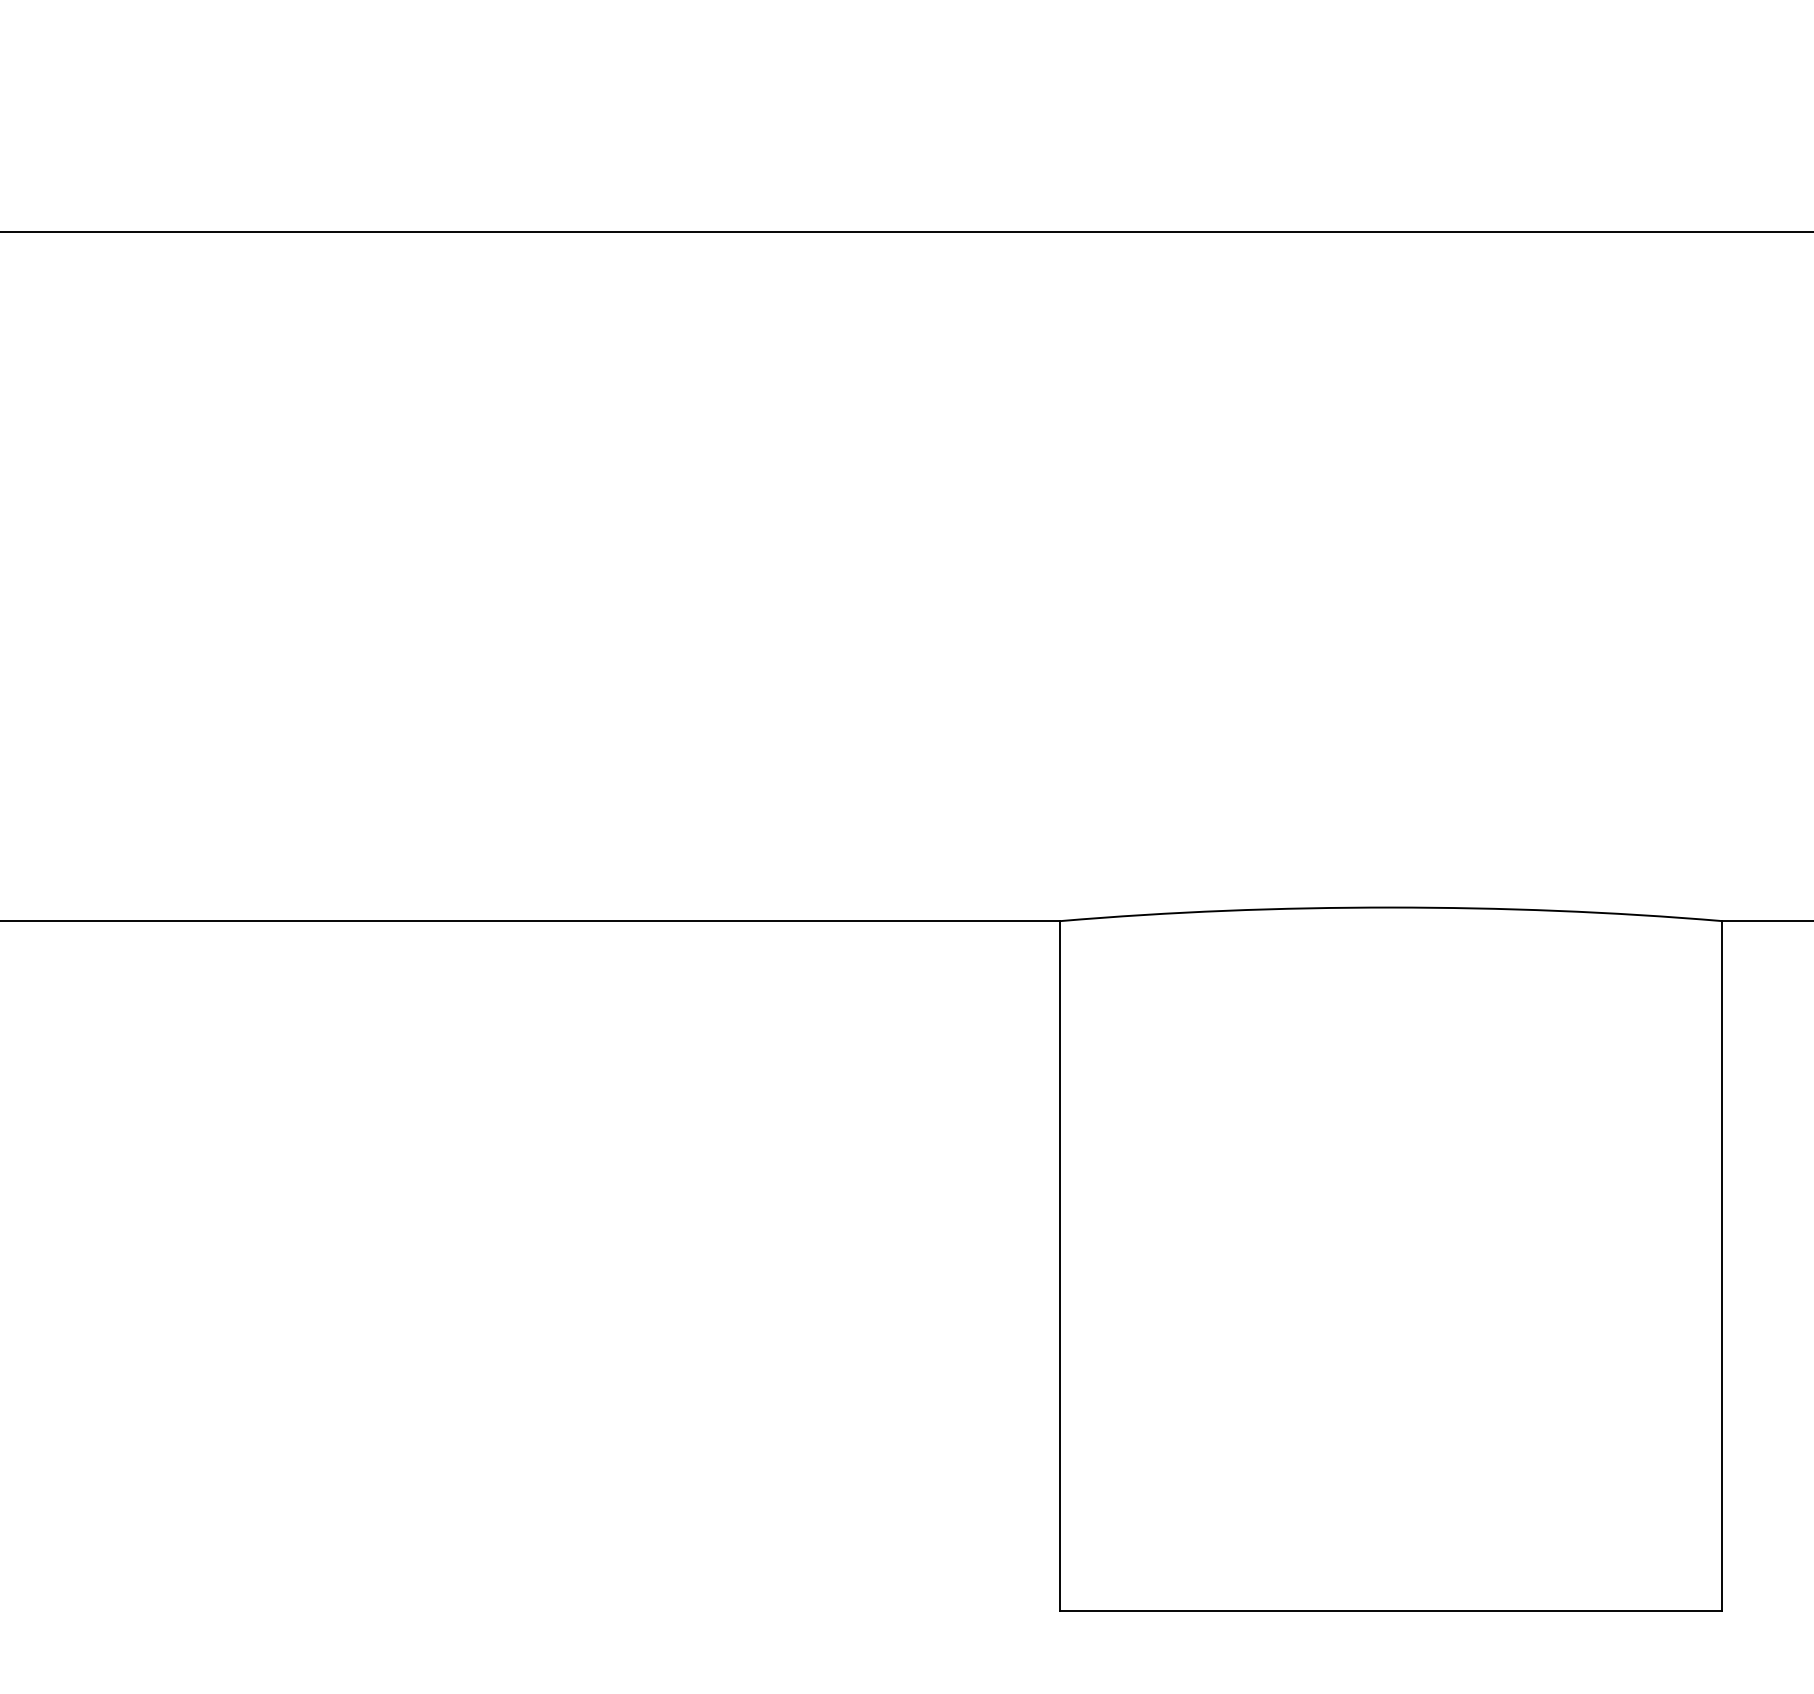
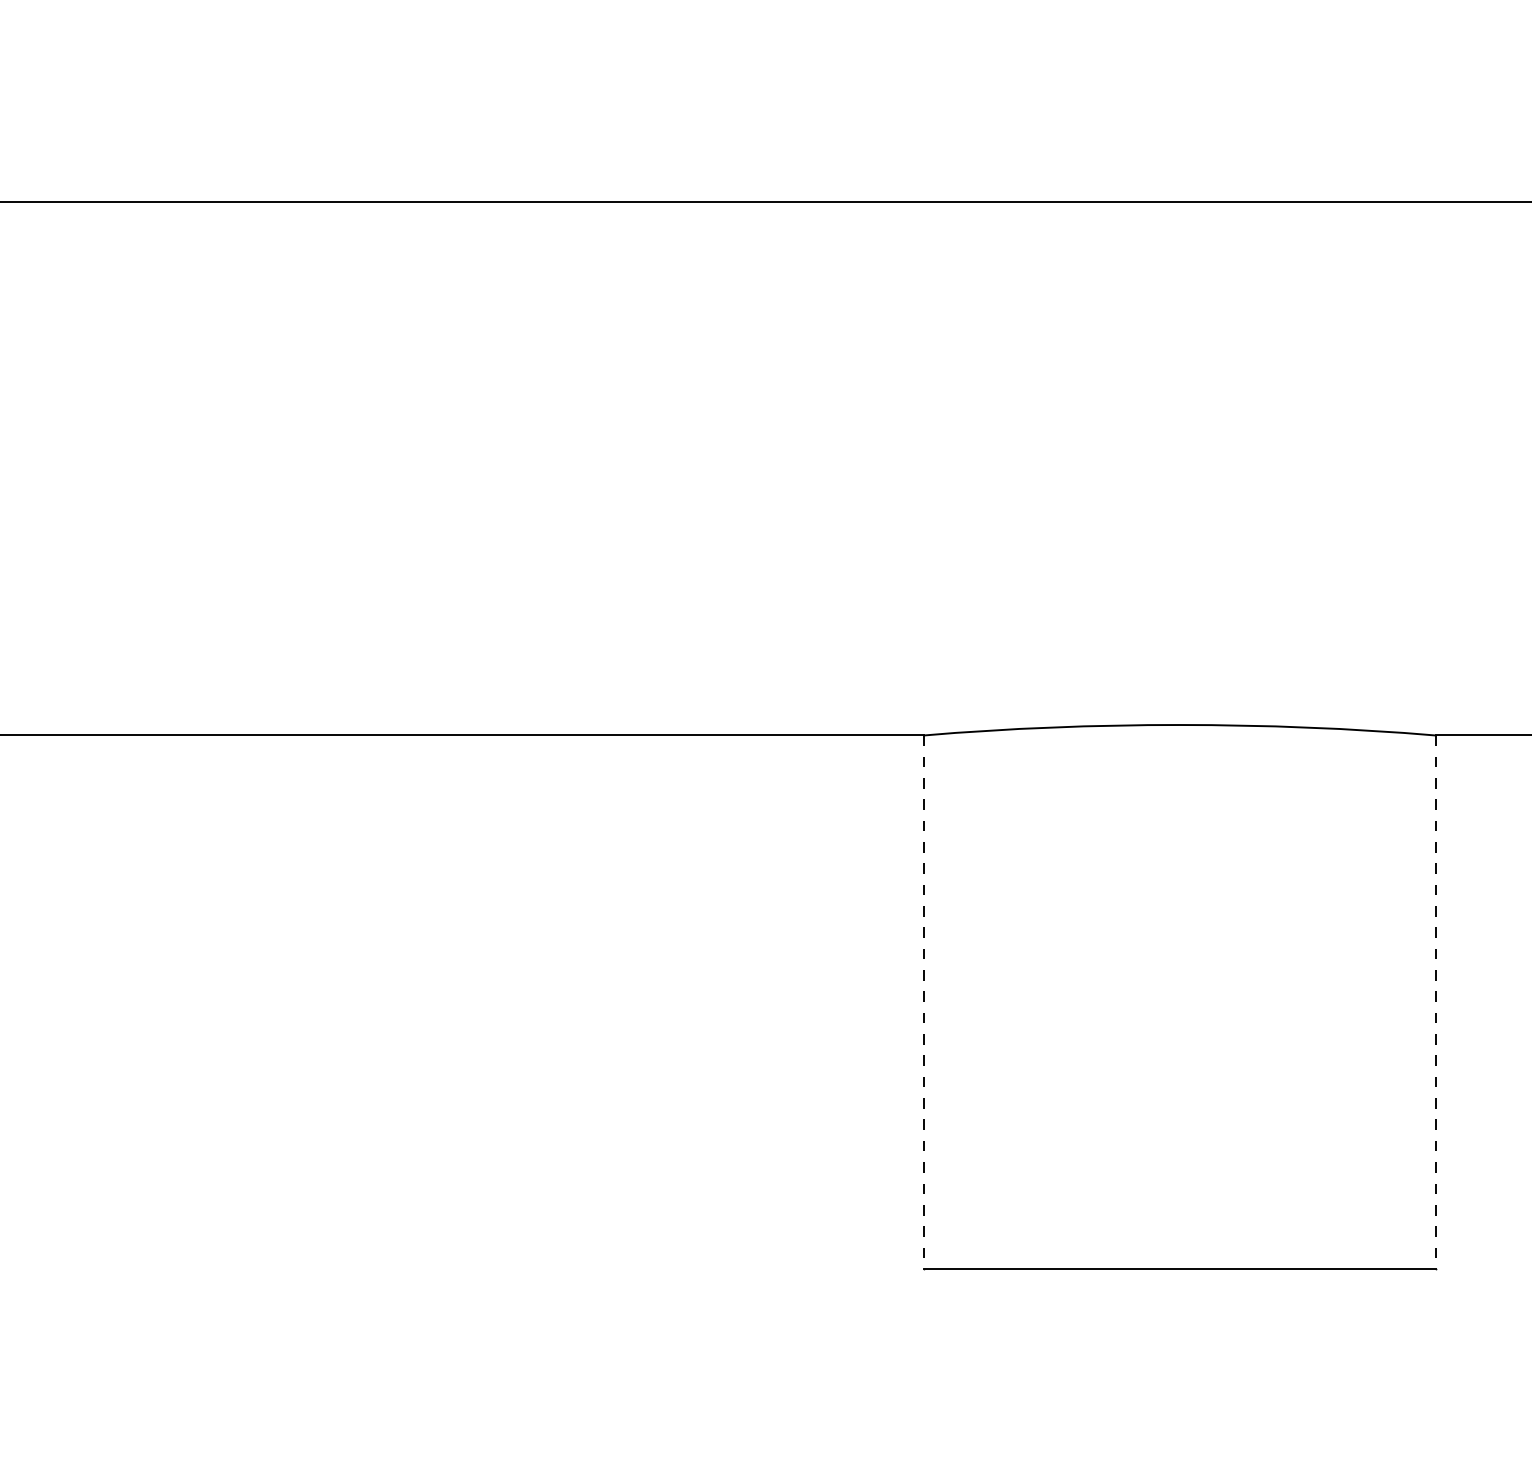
line: (1060, 1266) -> (923, 1002), solid -> dashed
line: (1721, 1266) -> (1435, 1002), solid -> dashed

